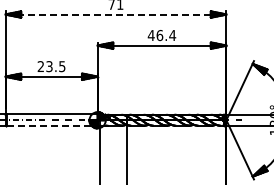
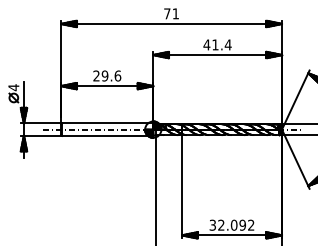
line: (116, 14) -> (172, 23), dashed -> solid
text: (159, 35) -> (215, 44), 46.4 -> 41.4
text: (55, 66) -> (111, 75), 23.5 -> 29.6
line: (51, 126) -> (107, 135), dashed -> solid

